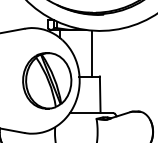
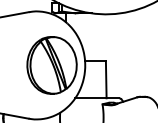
line: (92, 53) -> (98, 37), removed

